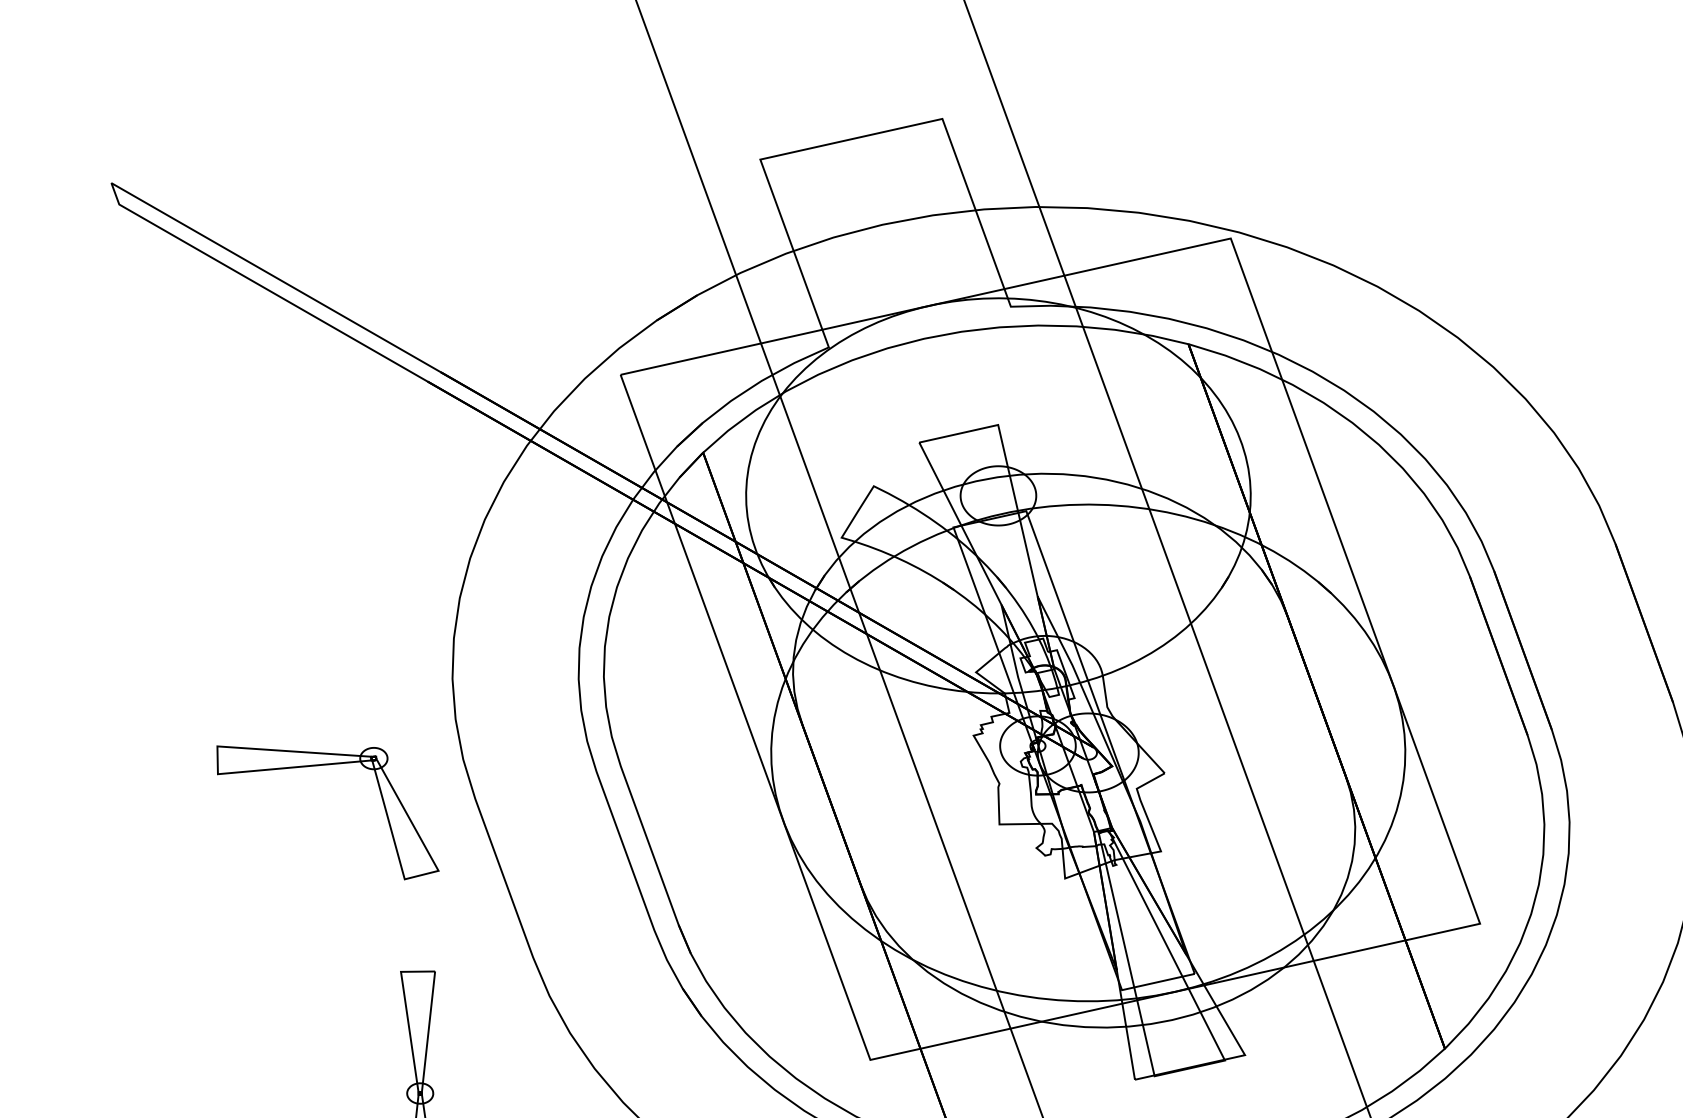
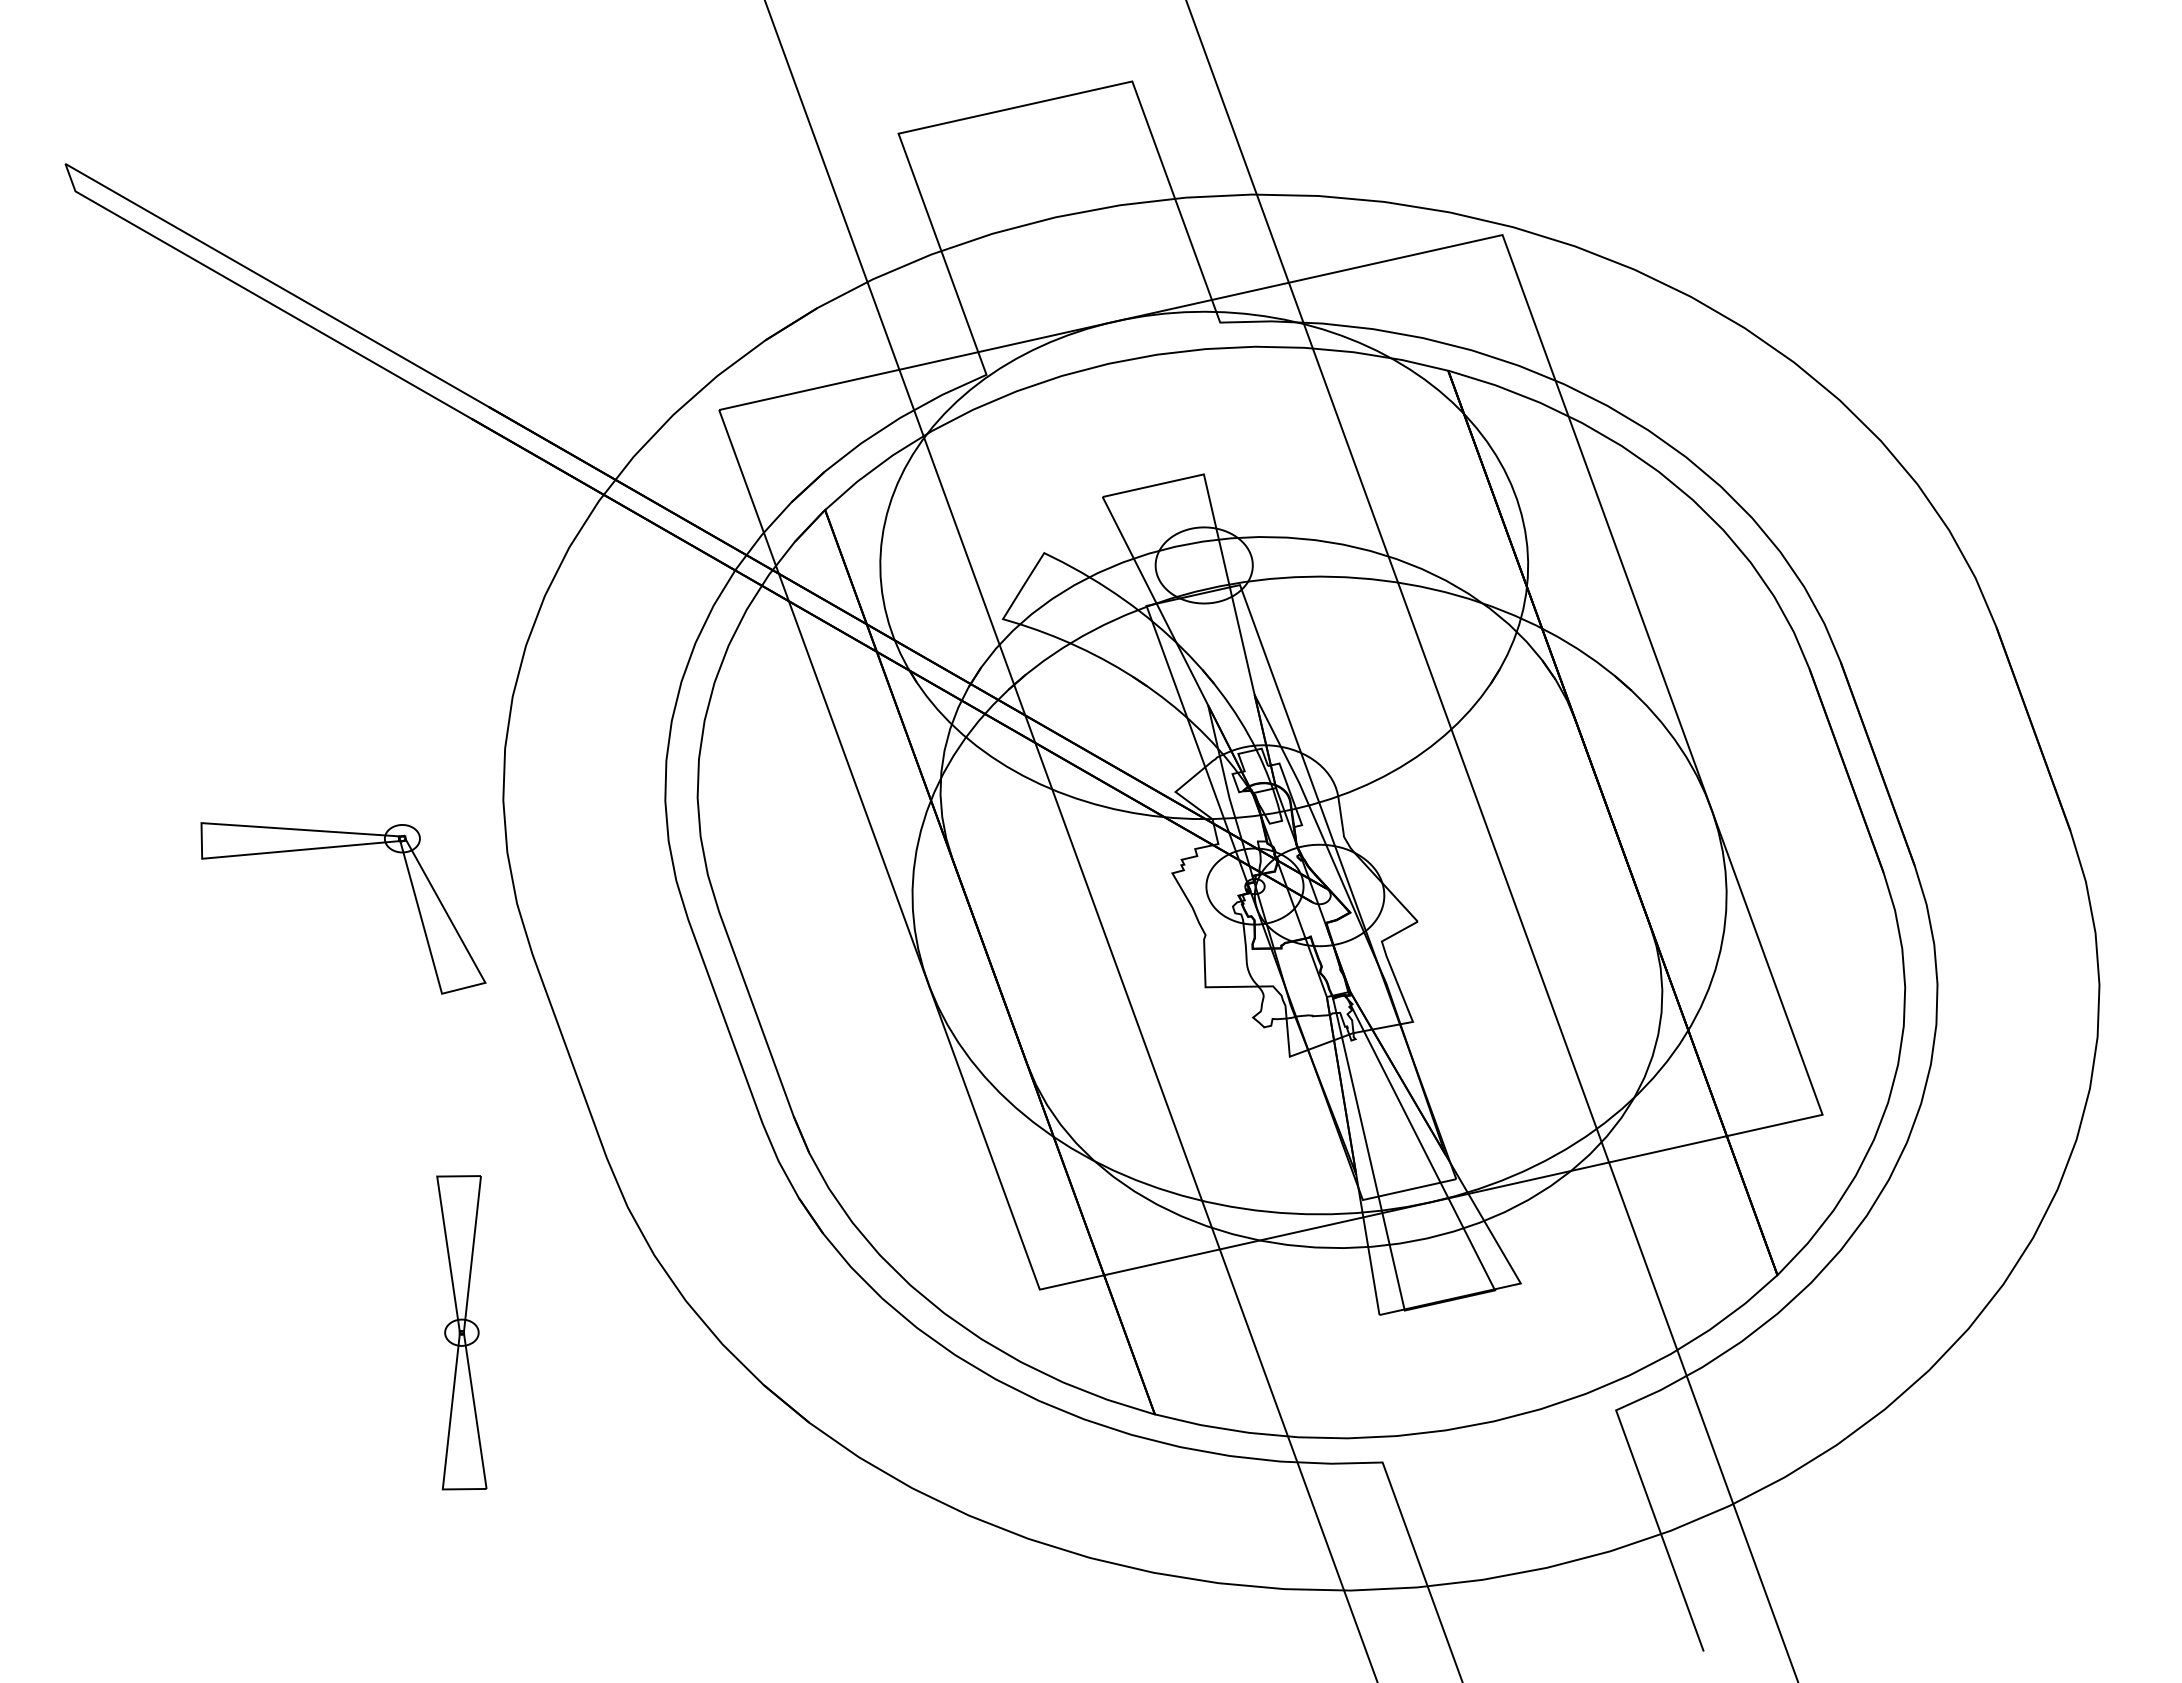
part: (327, 765) -> (342, 847), moved

